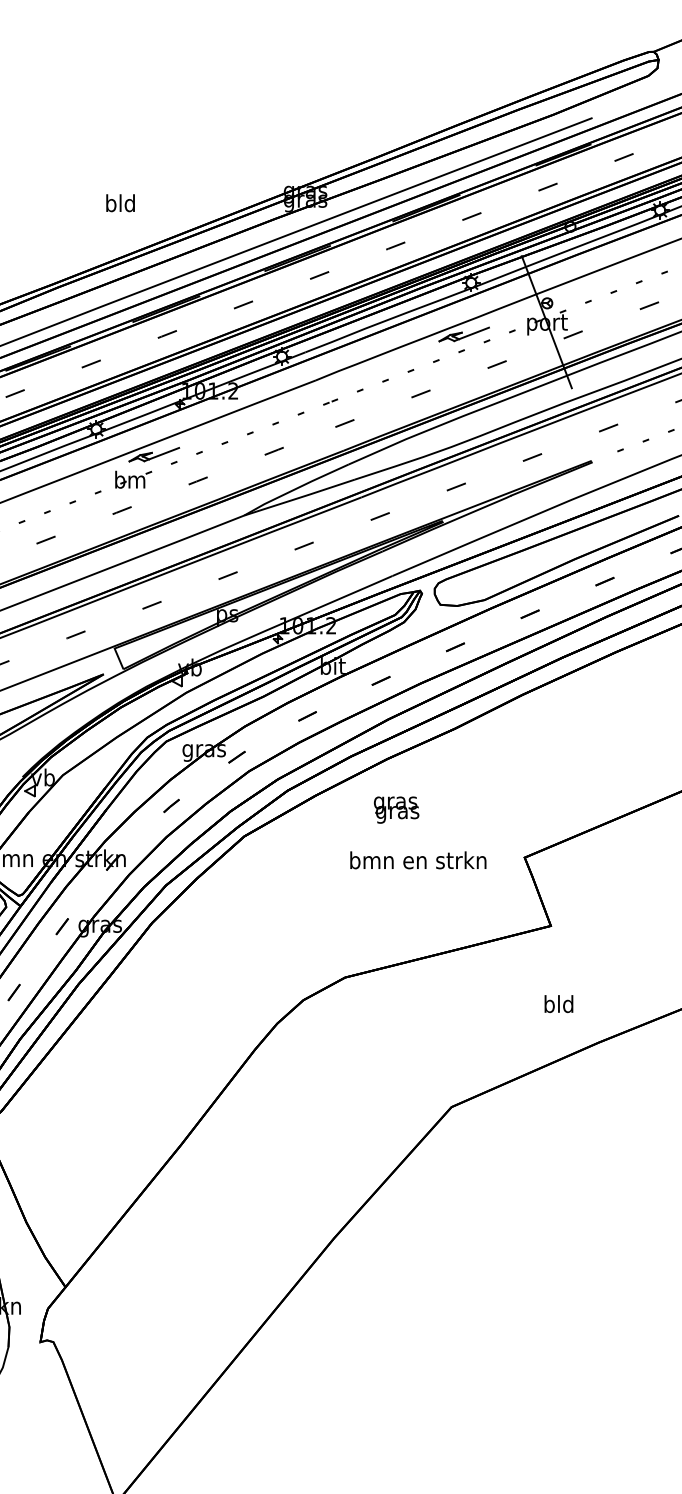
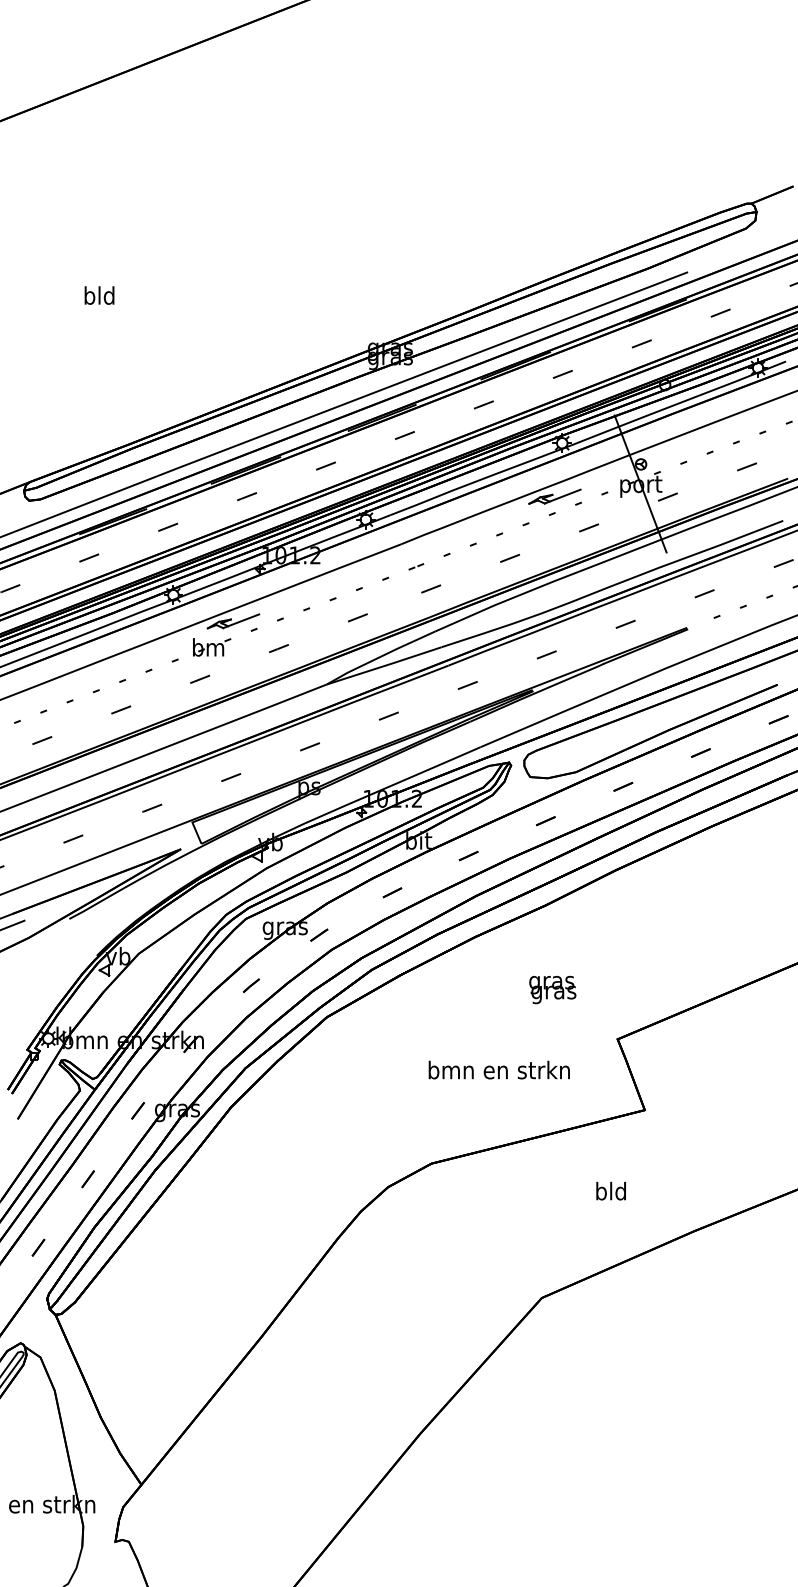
text: (120, 203) -> (99, 295), moved
text: (396, 810) -> (552, 990), moved
text: (417, 859) -> (498, 1069), moved
text: (558, 1003) -> (610, 1190), moved

